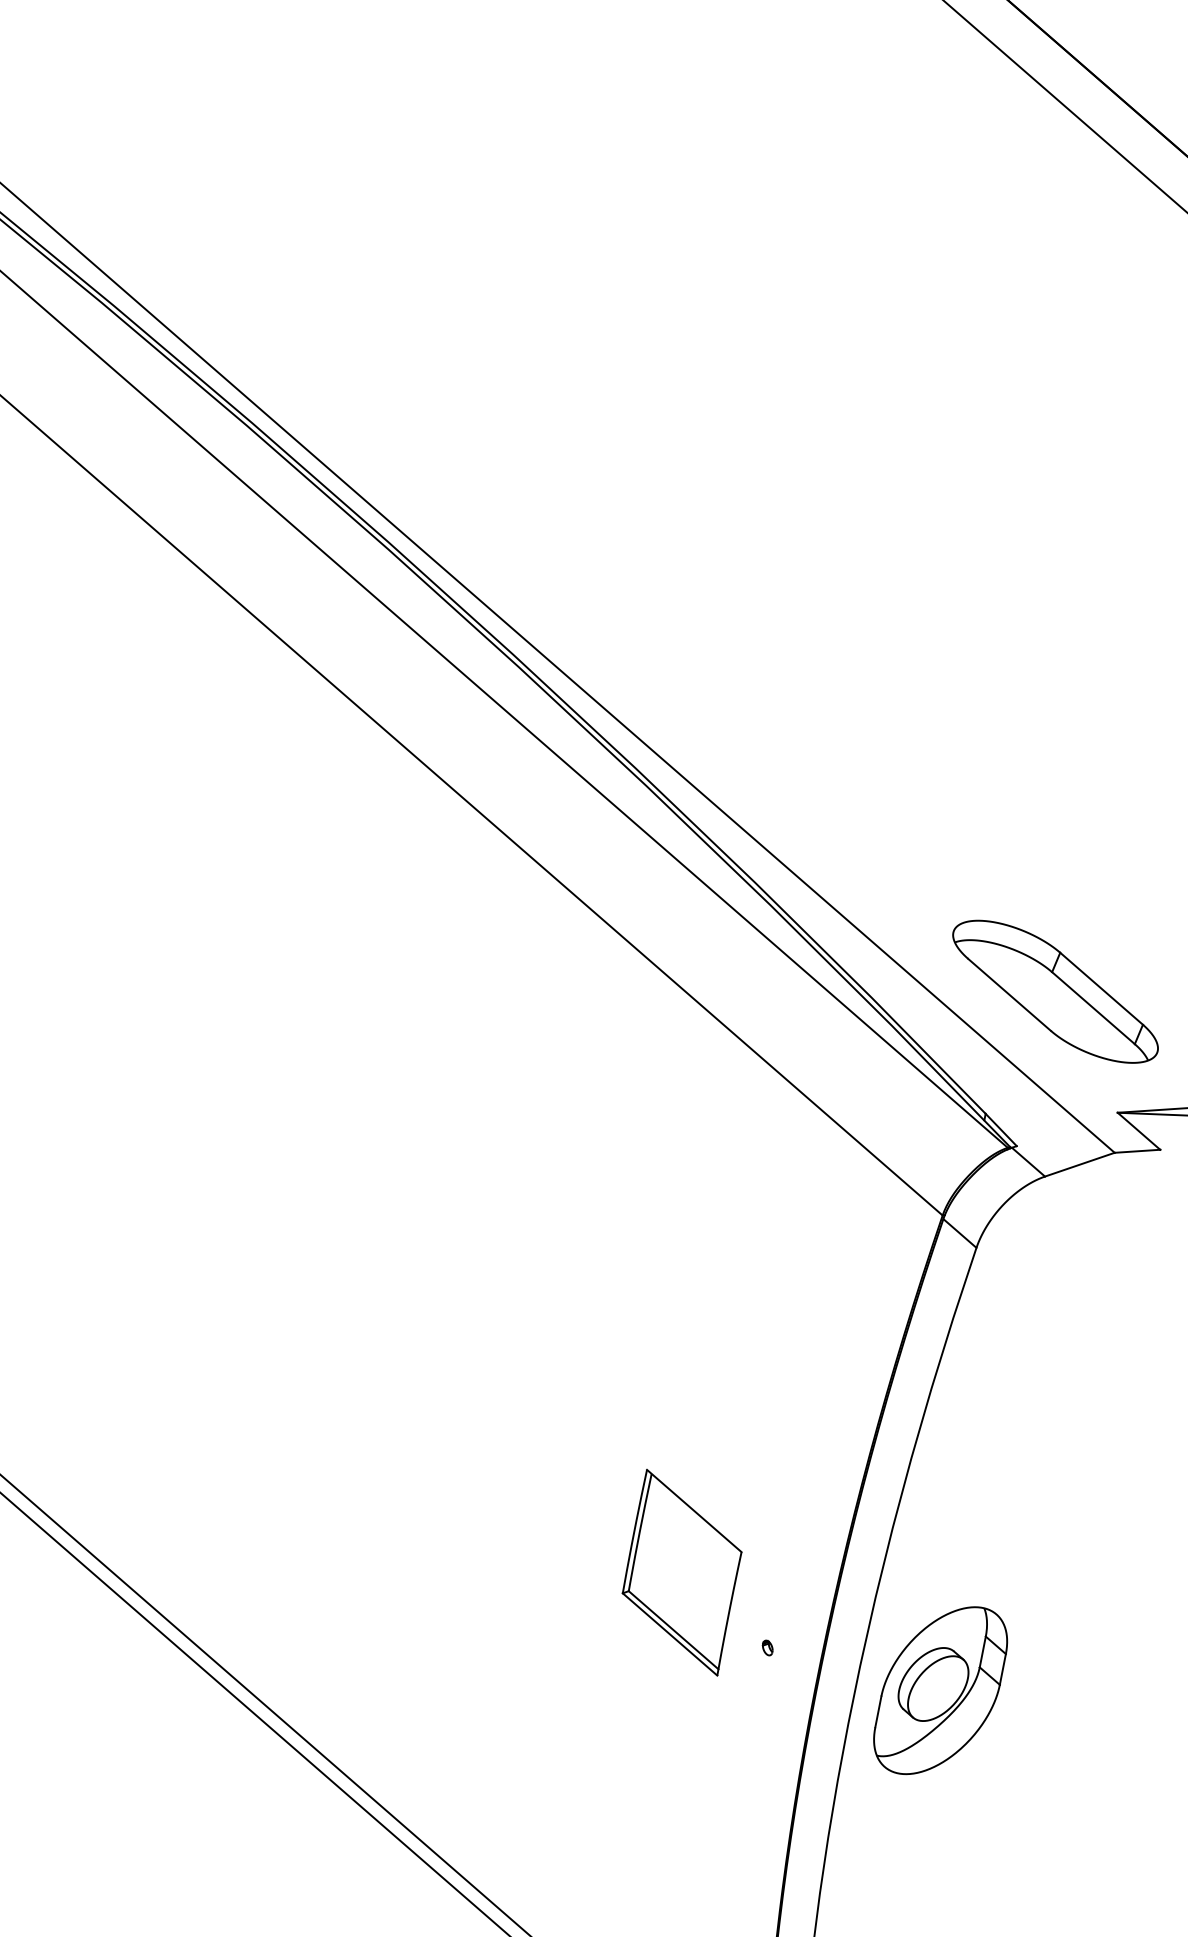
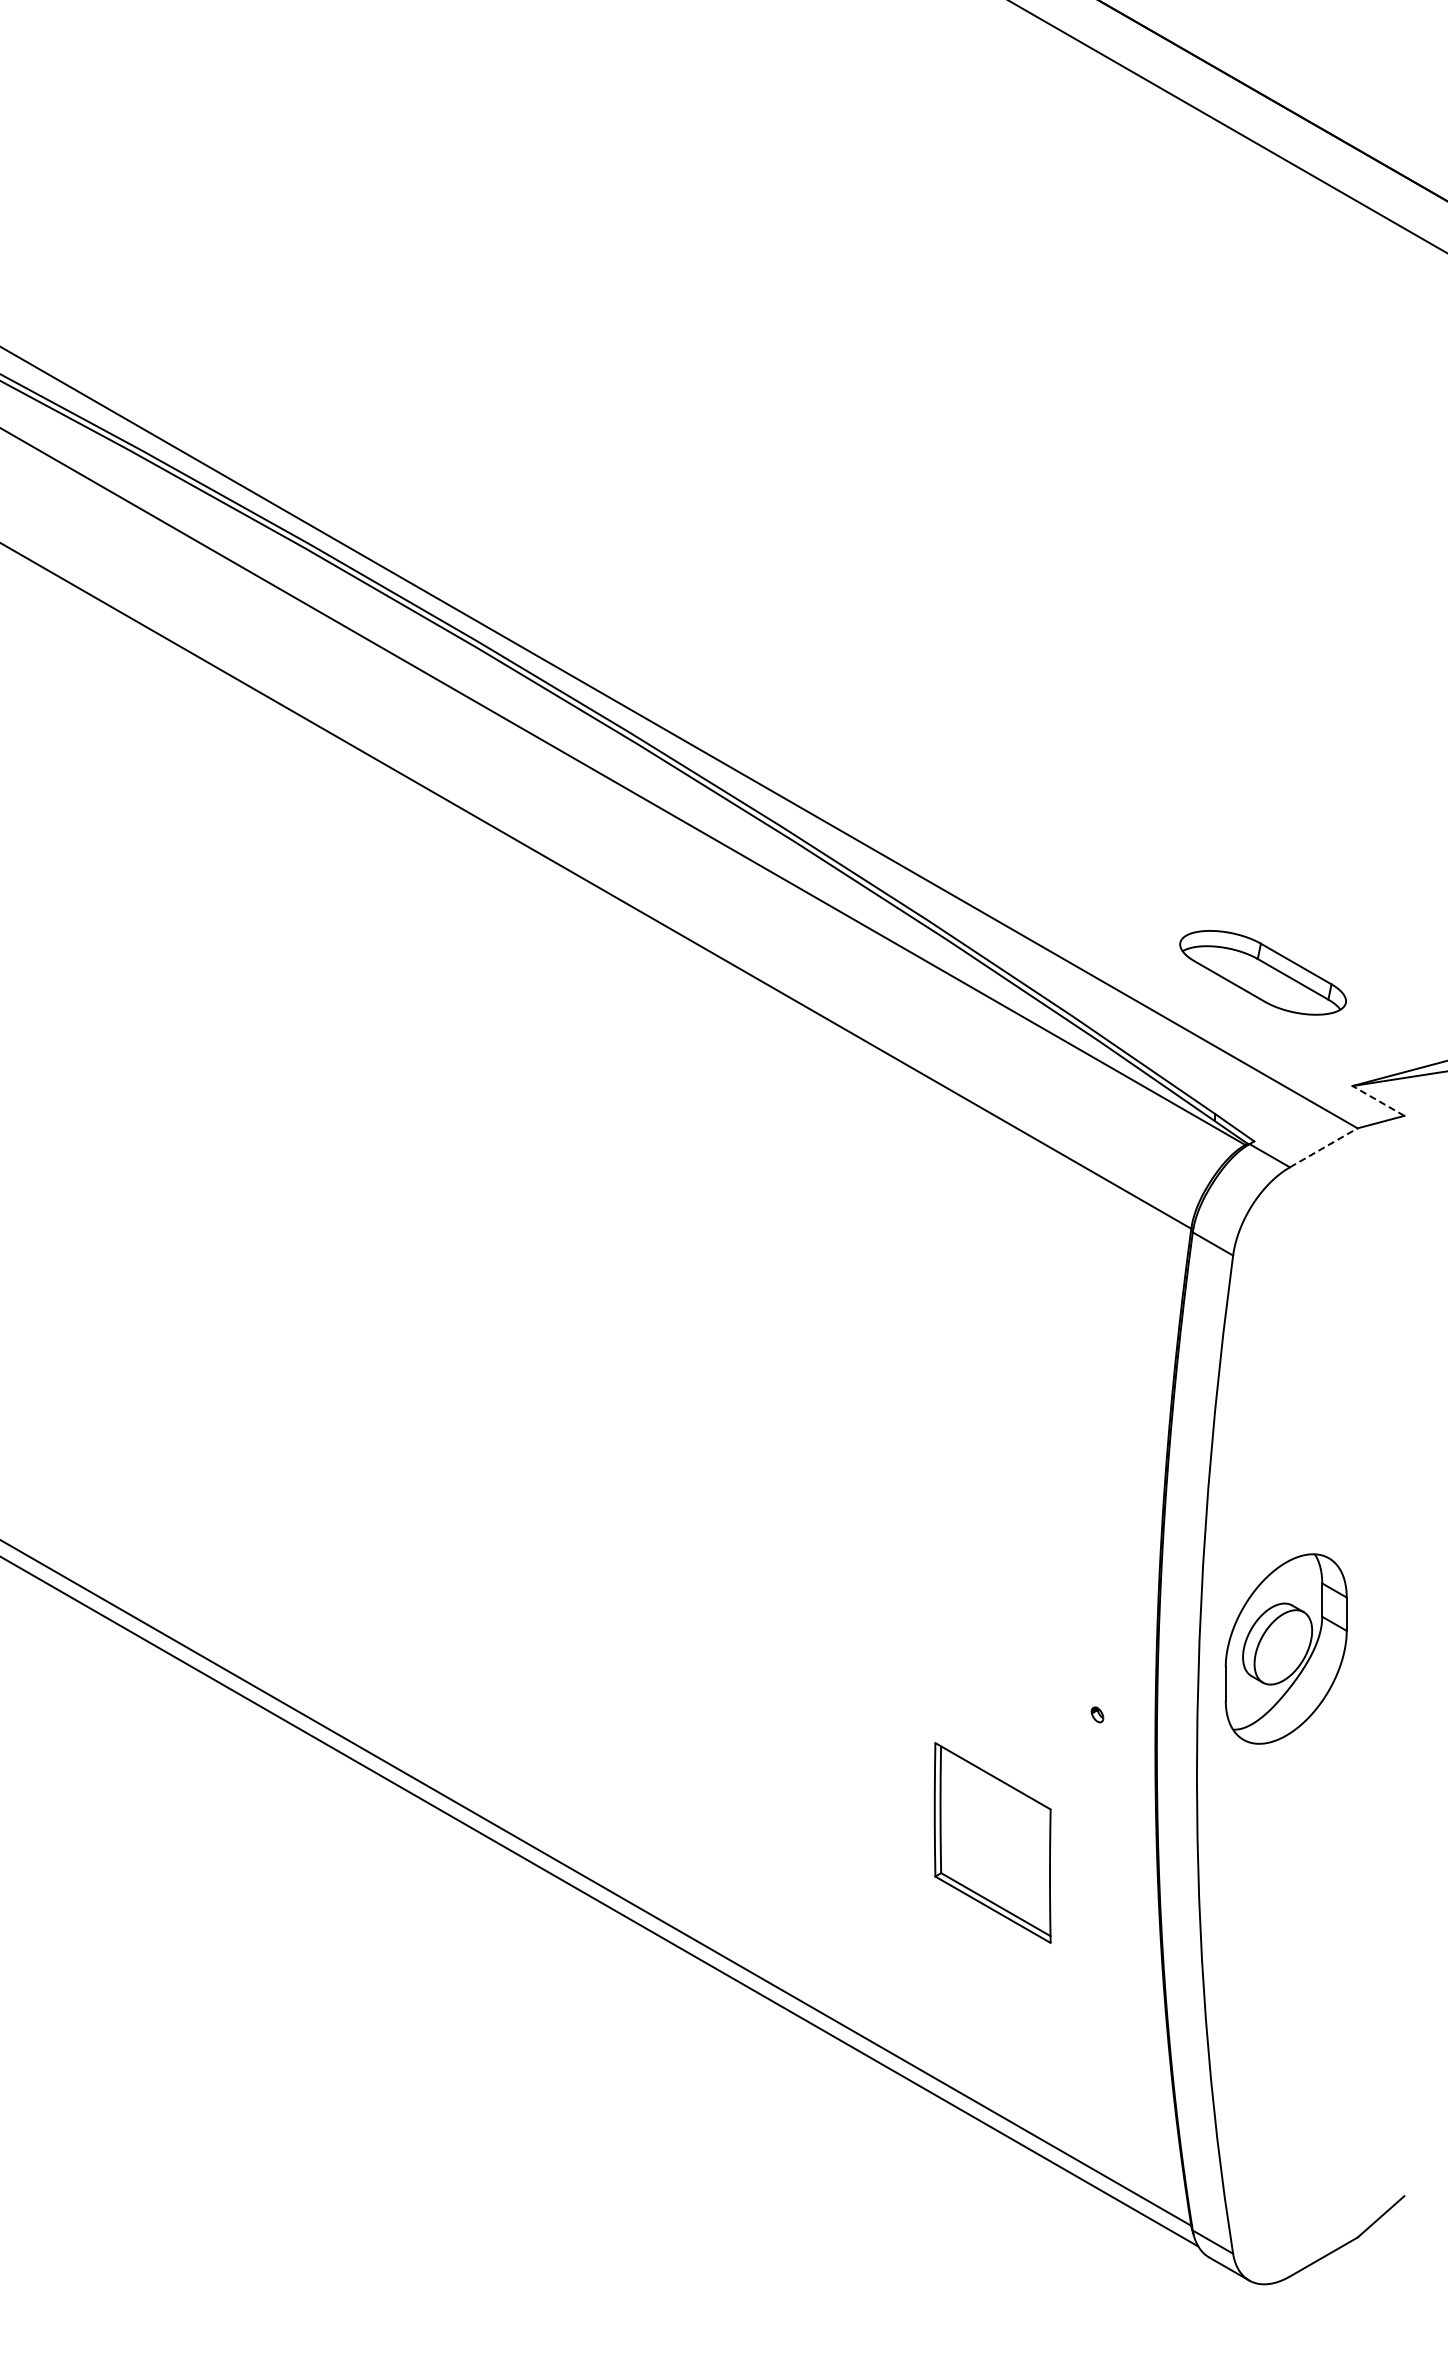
part: (1055, 991) -> (1262, 972), size x0.7
line: (1139, 1130) -> (1378, 1100), solid -> dashed
line: (1080, 1164) -> (1324, 1147), solid -> dashed
part: (681, 1572) -> (992, 1842), moved
part: (940, 1690) -> (1285, 1648), moved

